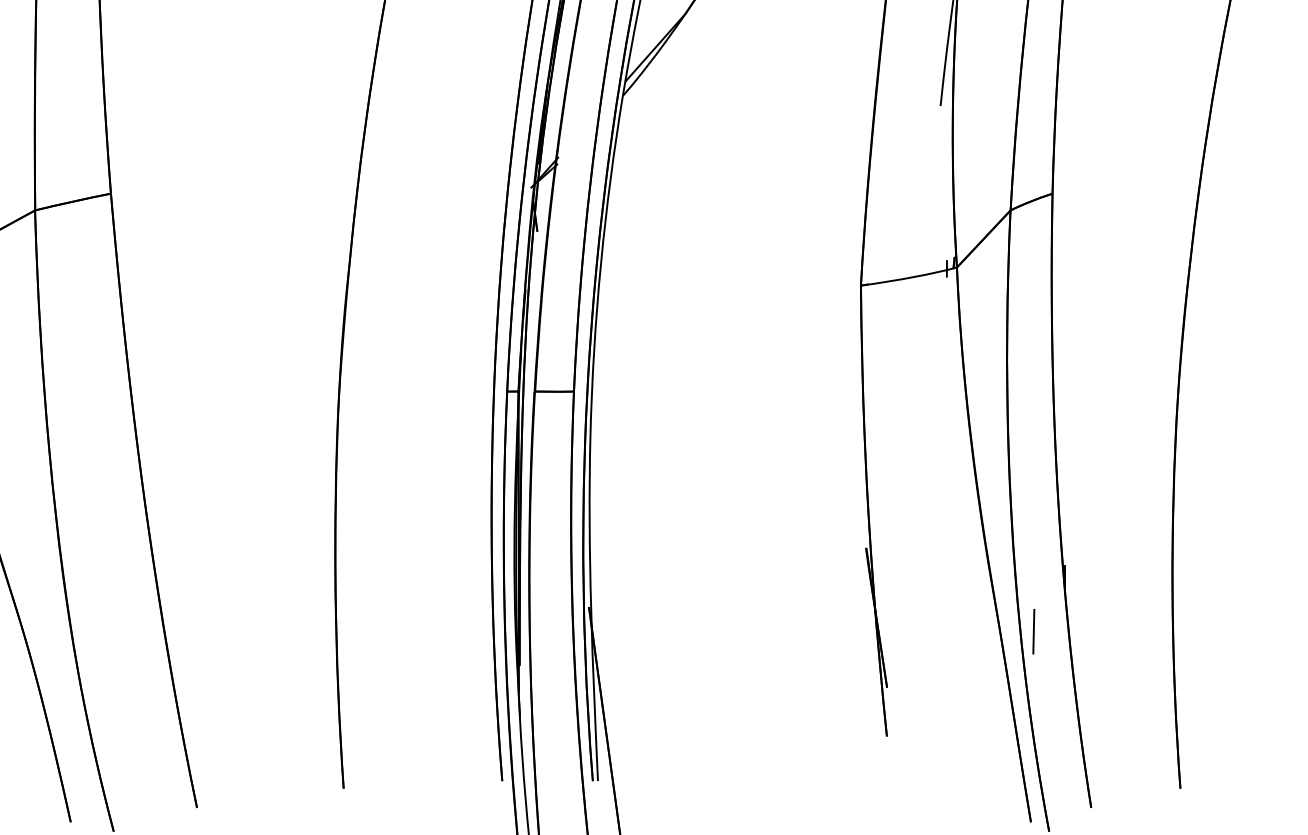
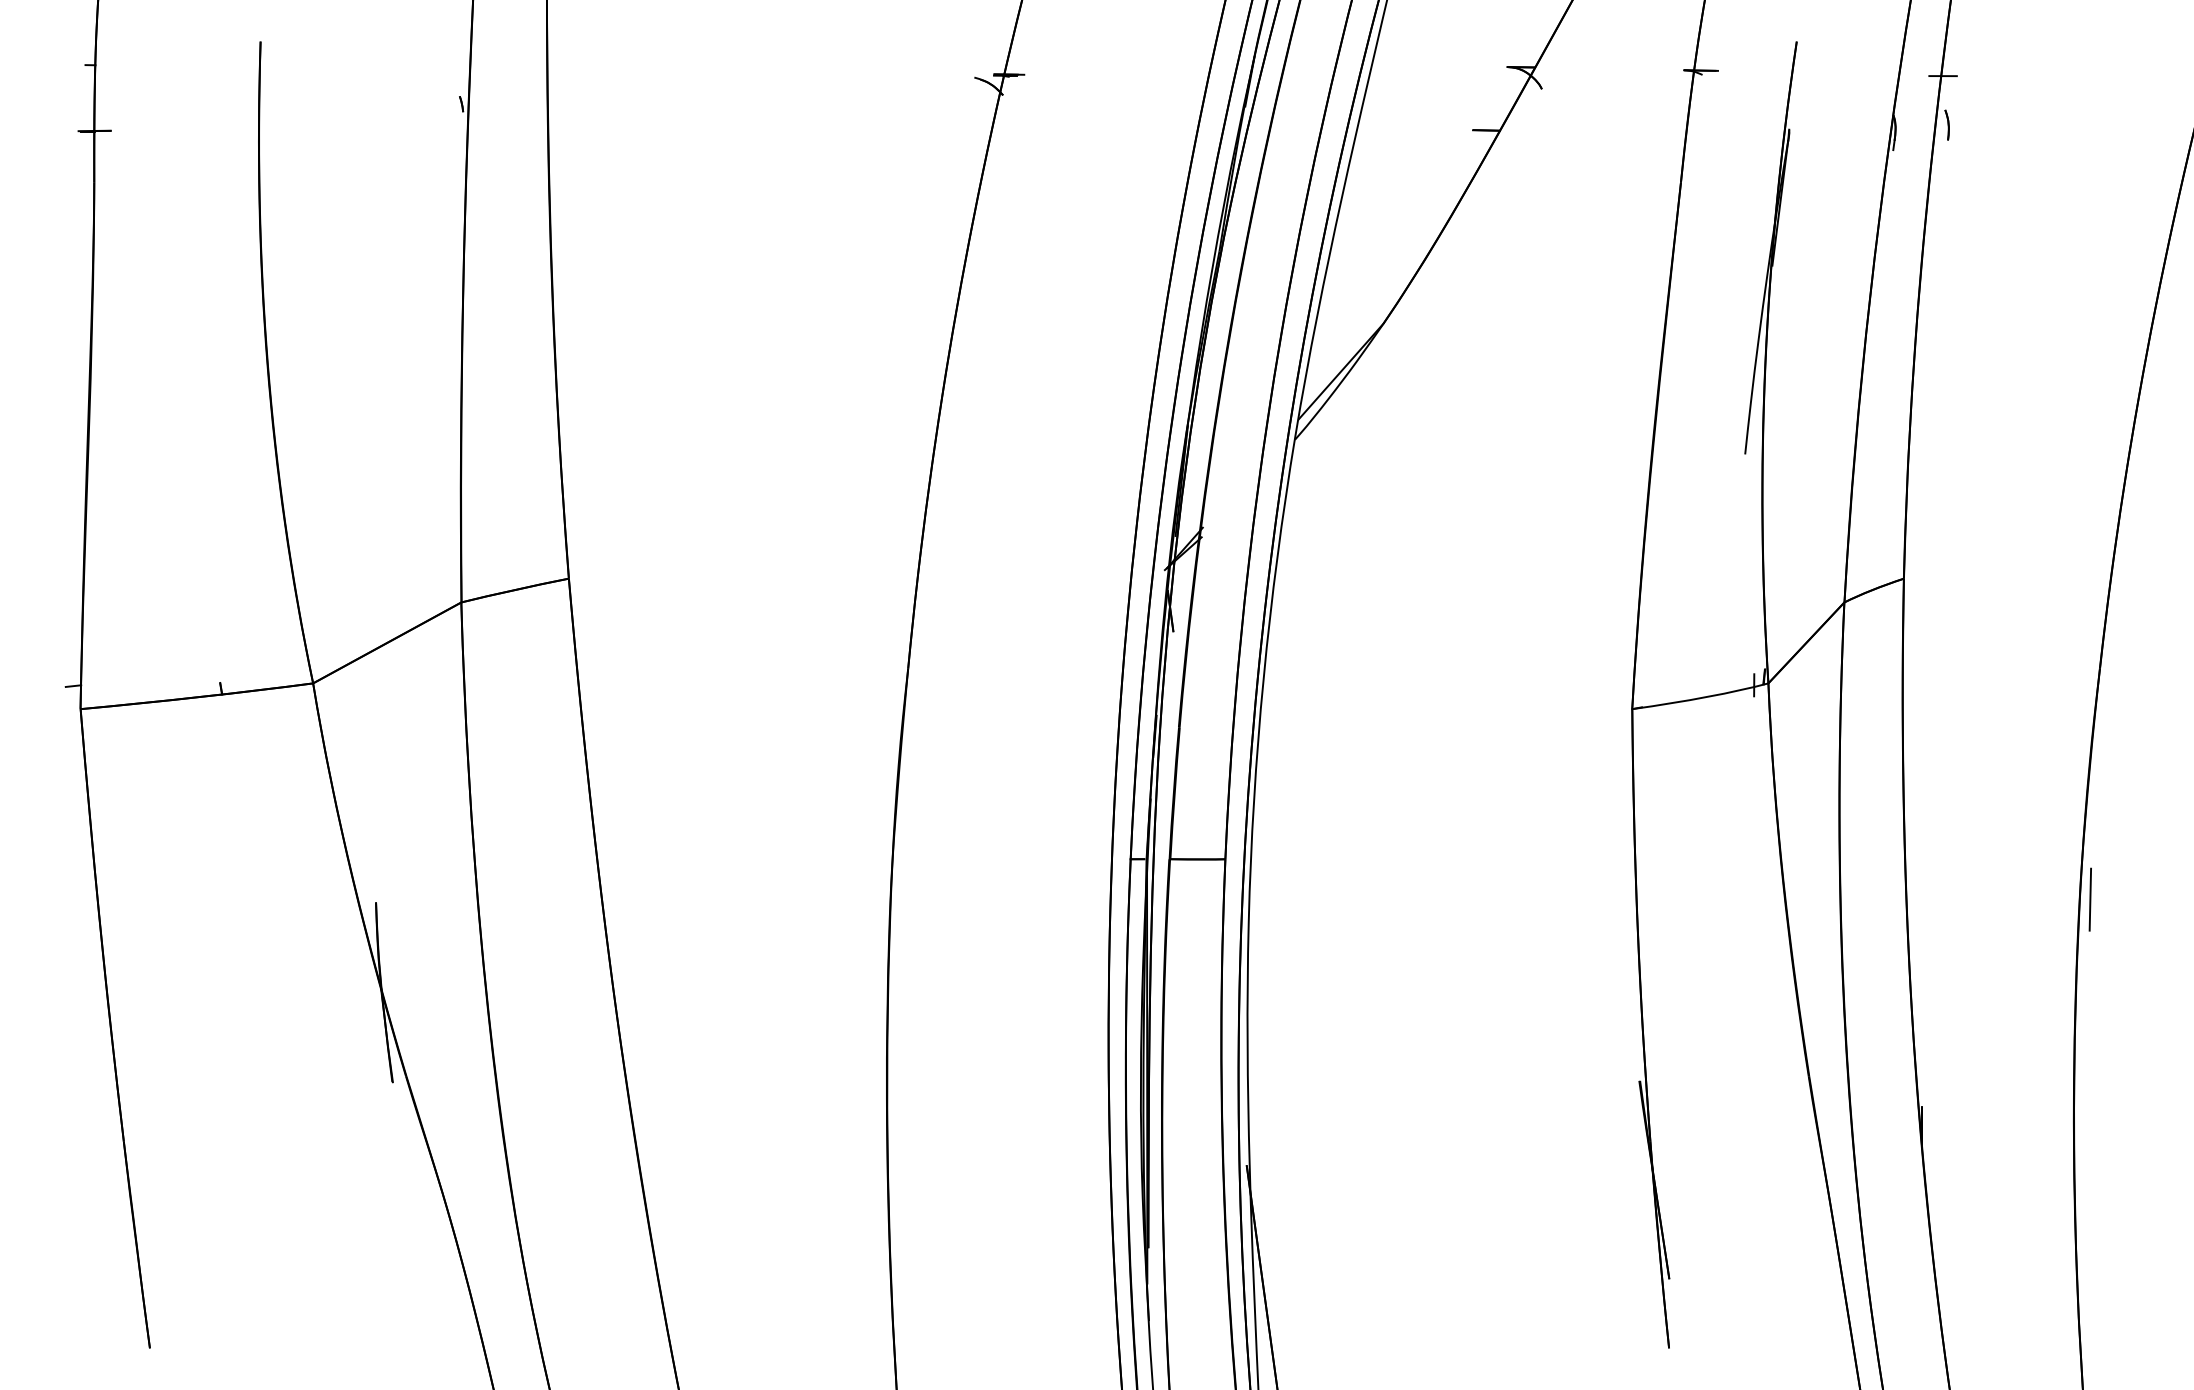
line: (1033, 631) -> (2089, 899), moved

